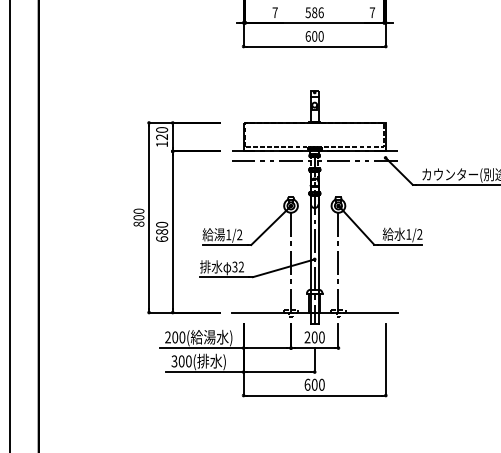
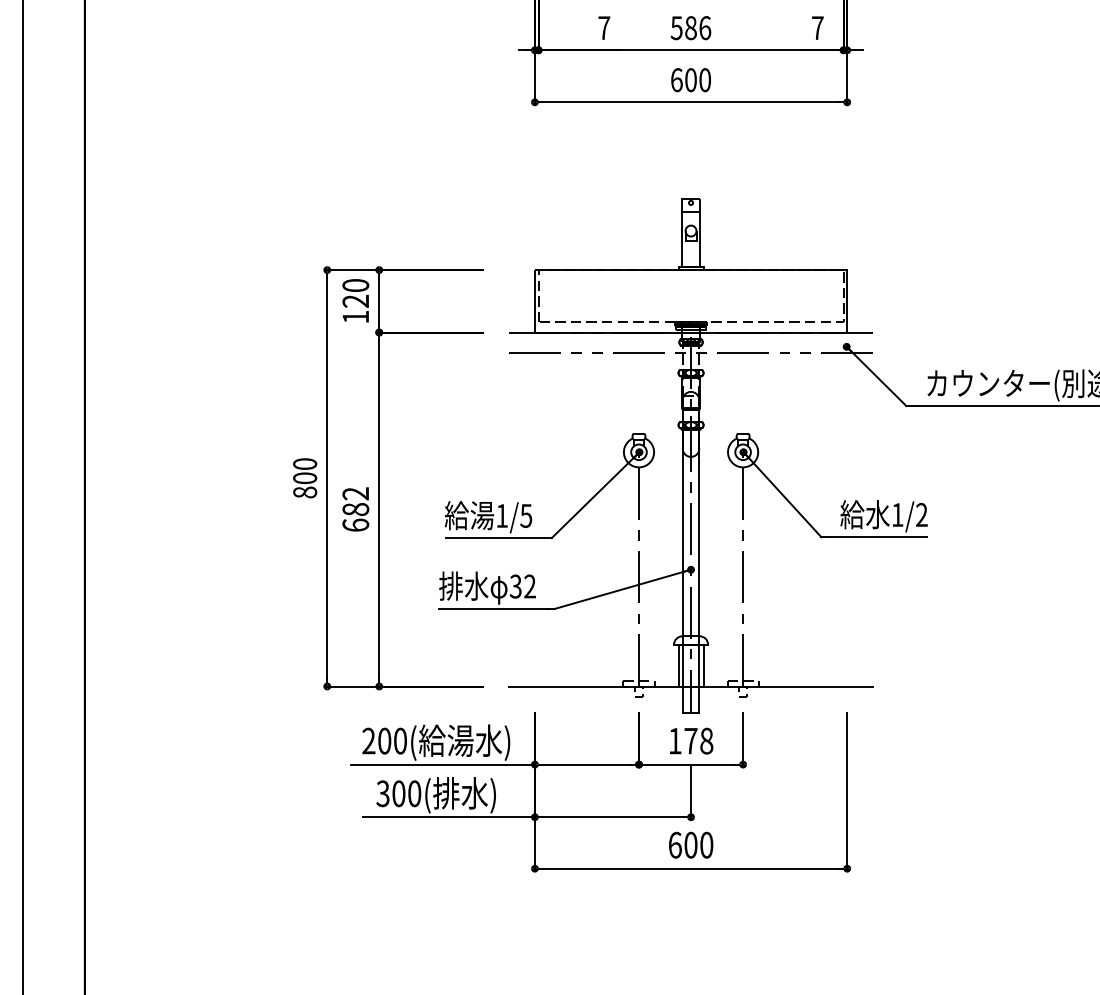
text: (162, 224) -> (356, 493), 680 -> 682
text: (239, 234) -> (525, 515), 1/2 -> 1/5
text: (314, 337) -> (690, 741), 200 -> 178

